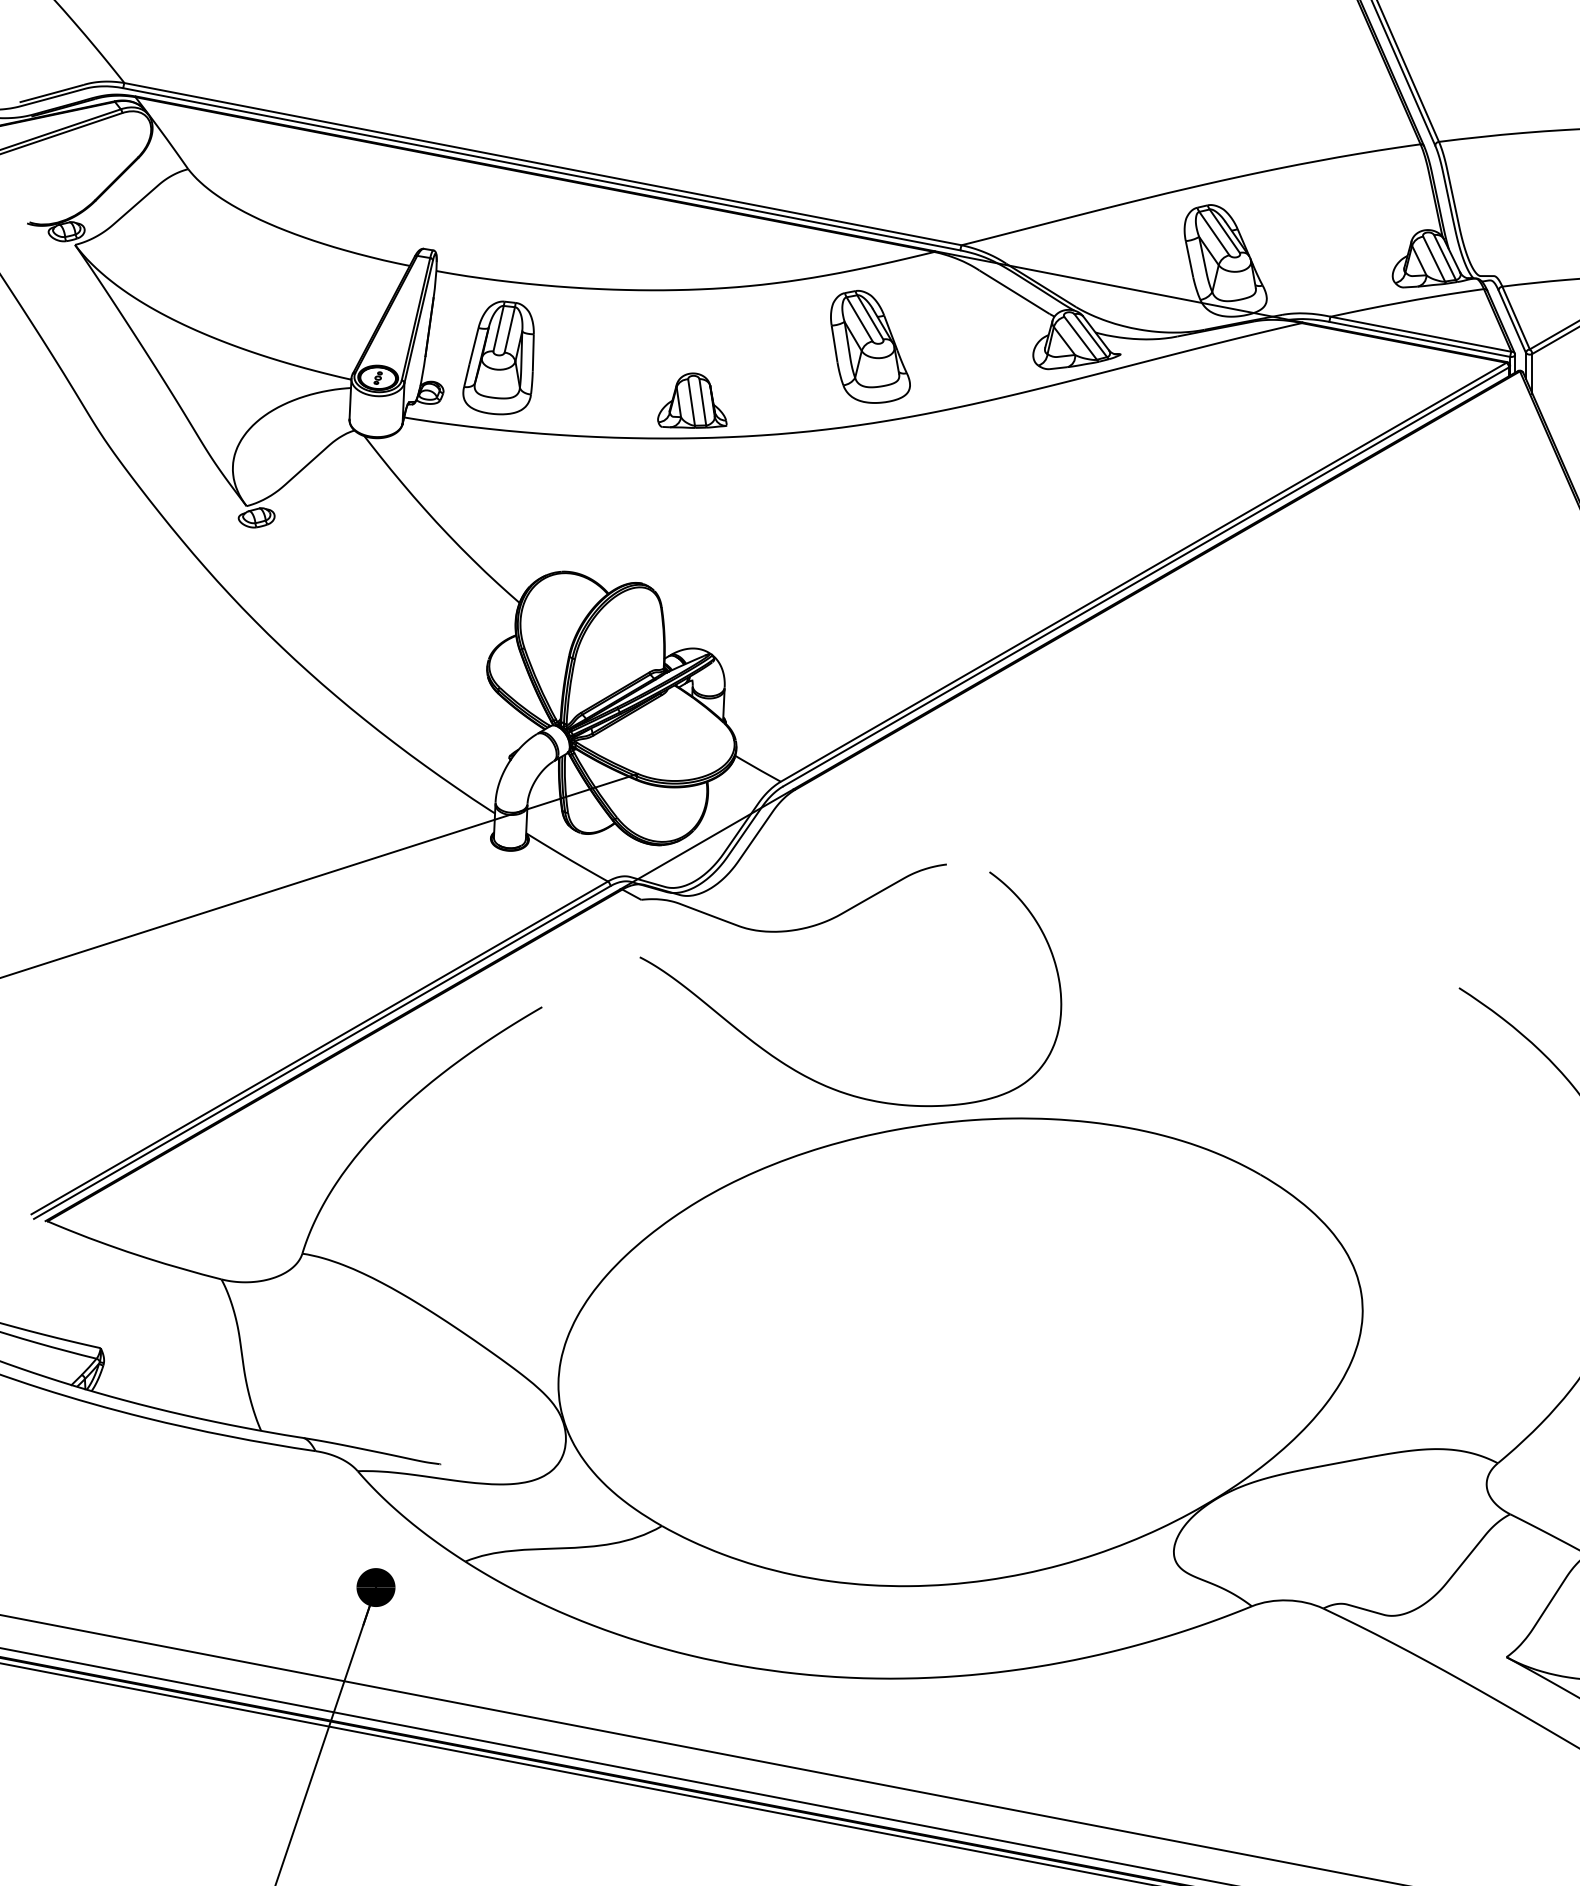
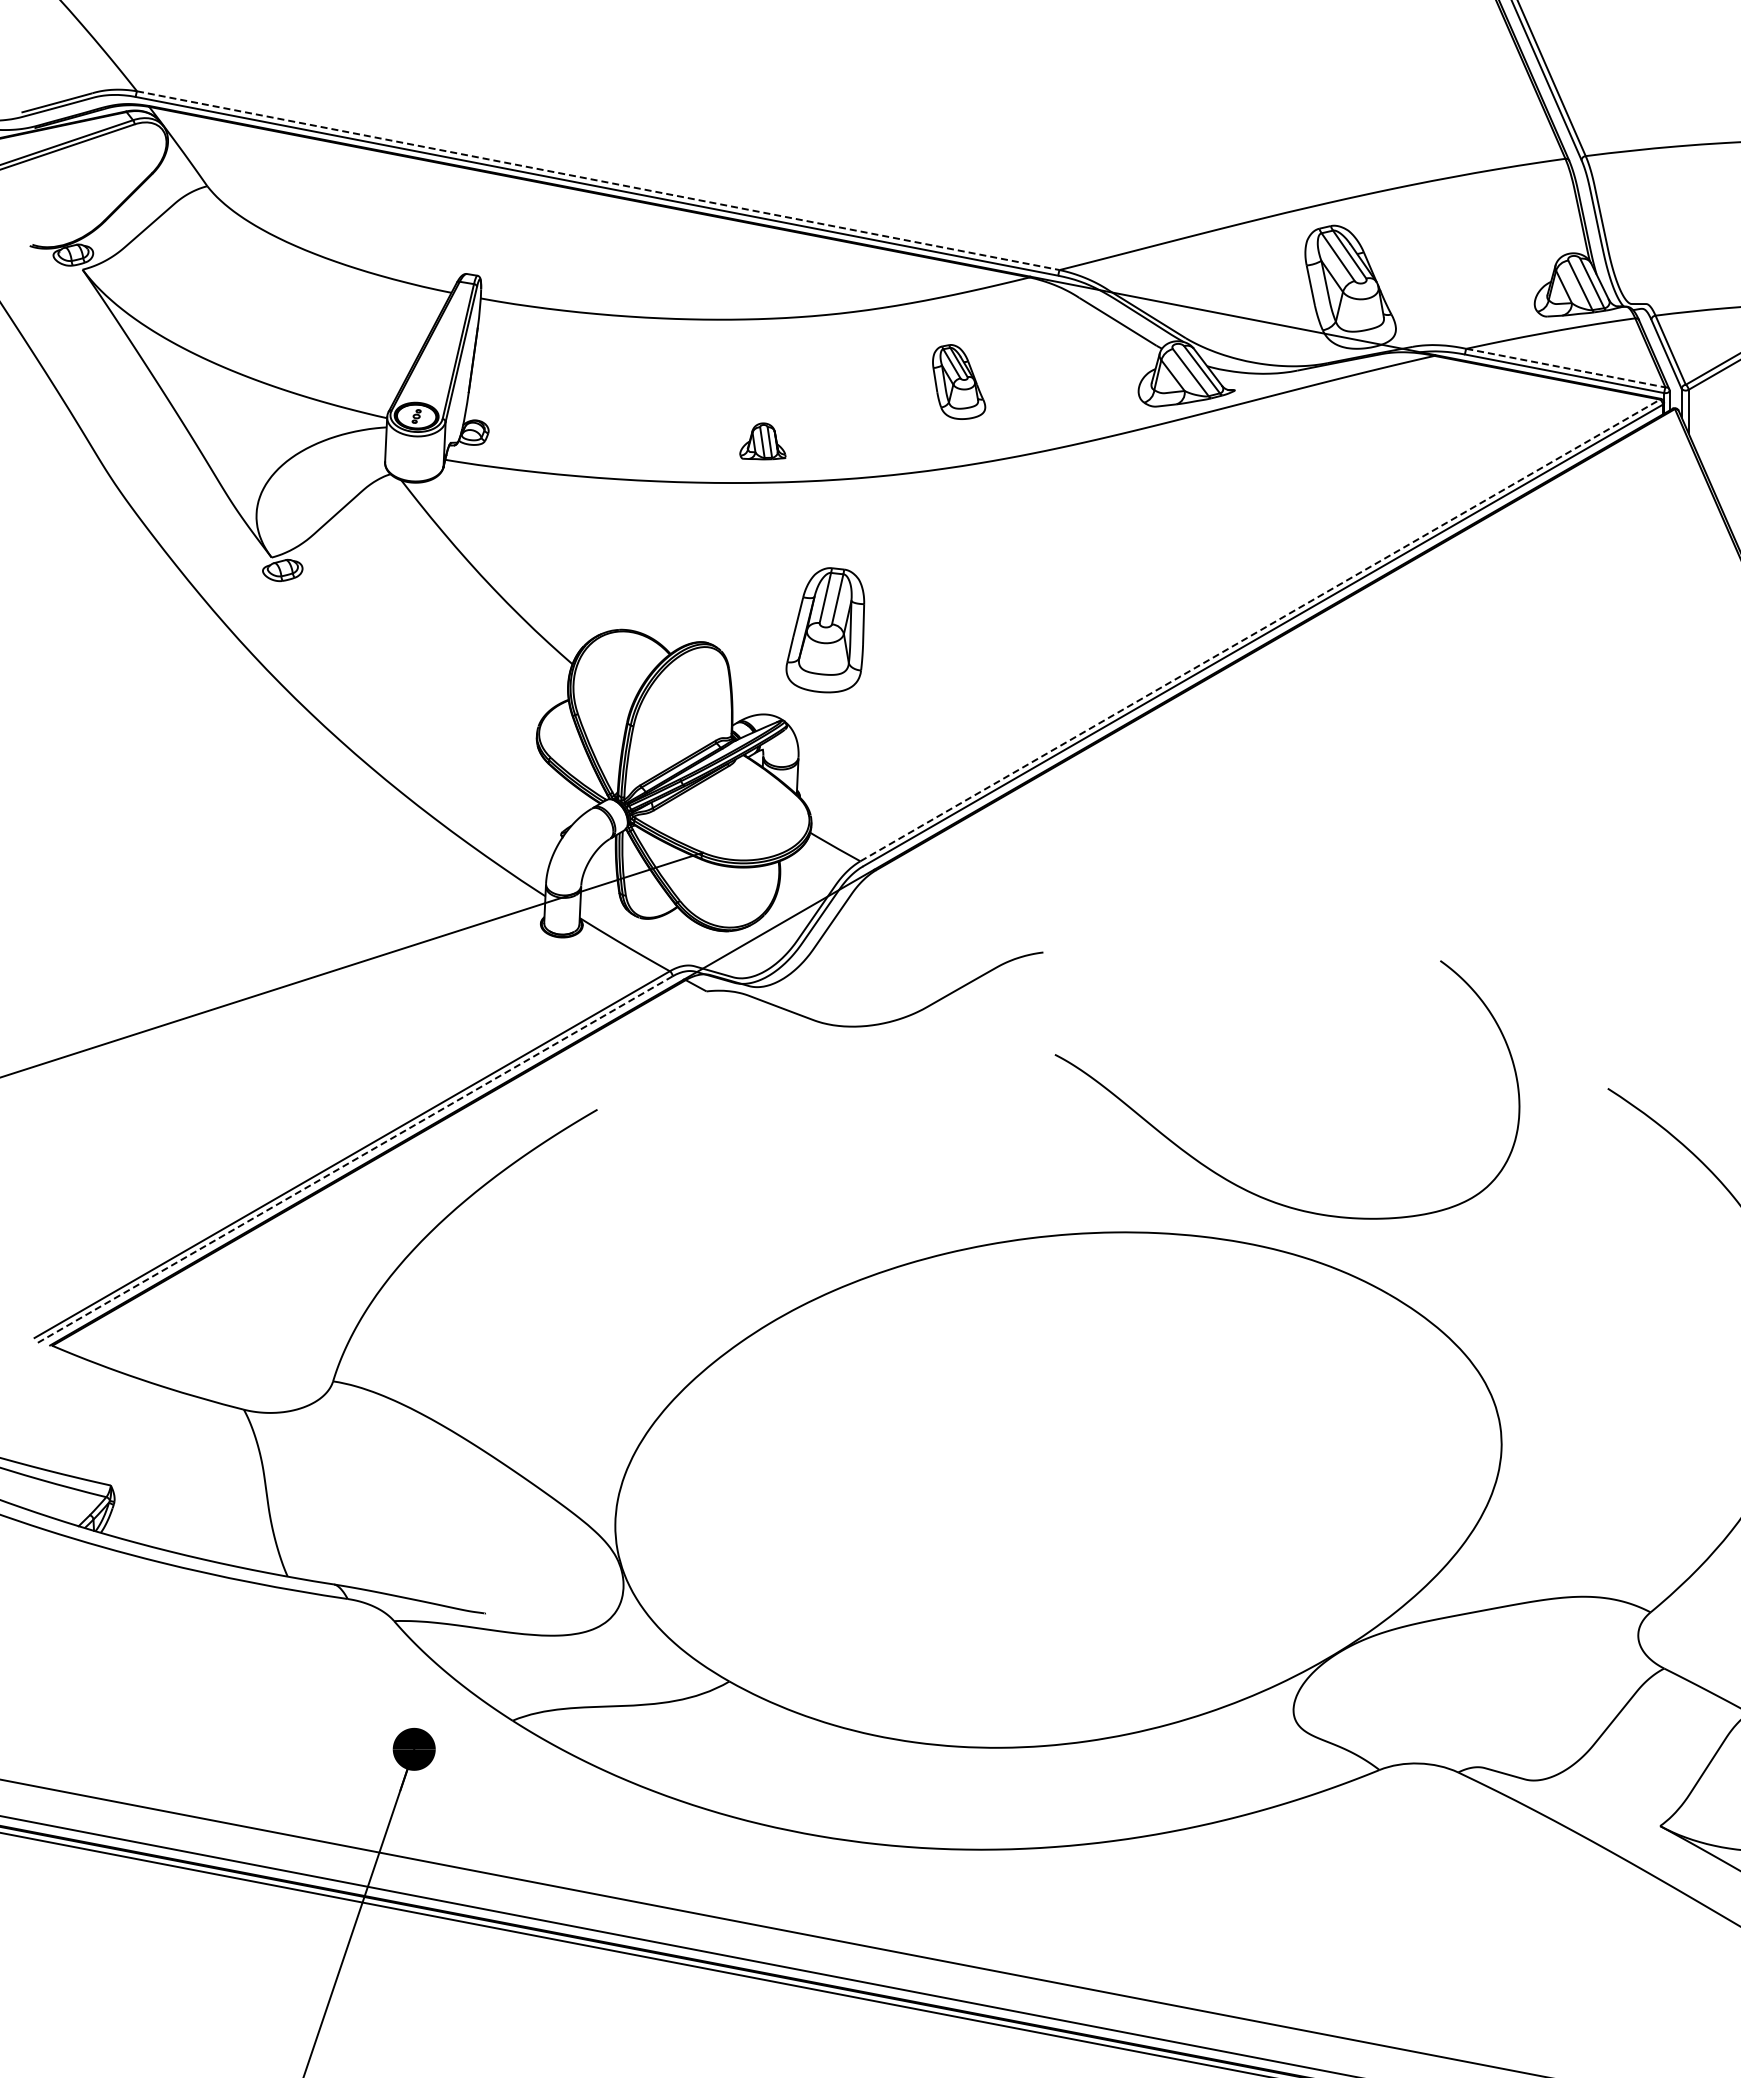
line: (543, 163) -> (598, 180), solid -> dashed
line: (1421, 334) -> (1566, 368), solid -> dashed
part: (869, 346) -> (958, 381), size x0.6
part: (498, 358) -> (825, 630), moved
part: (692, 400) -> (762, 441), size x0.6
line: (1143, 572) -> (1260, 630), solid -> dashed
line: (322, 1052) -> (355, 1159), solid -> dashed
curve: (807, 1075) -> (1239, 1185), moved

